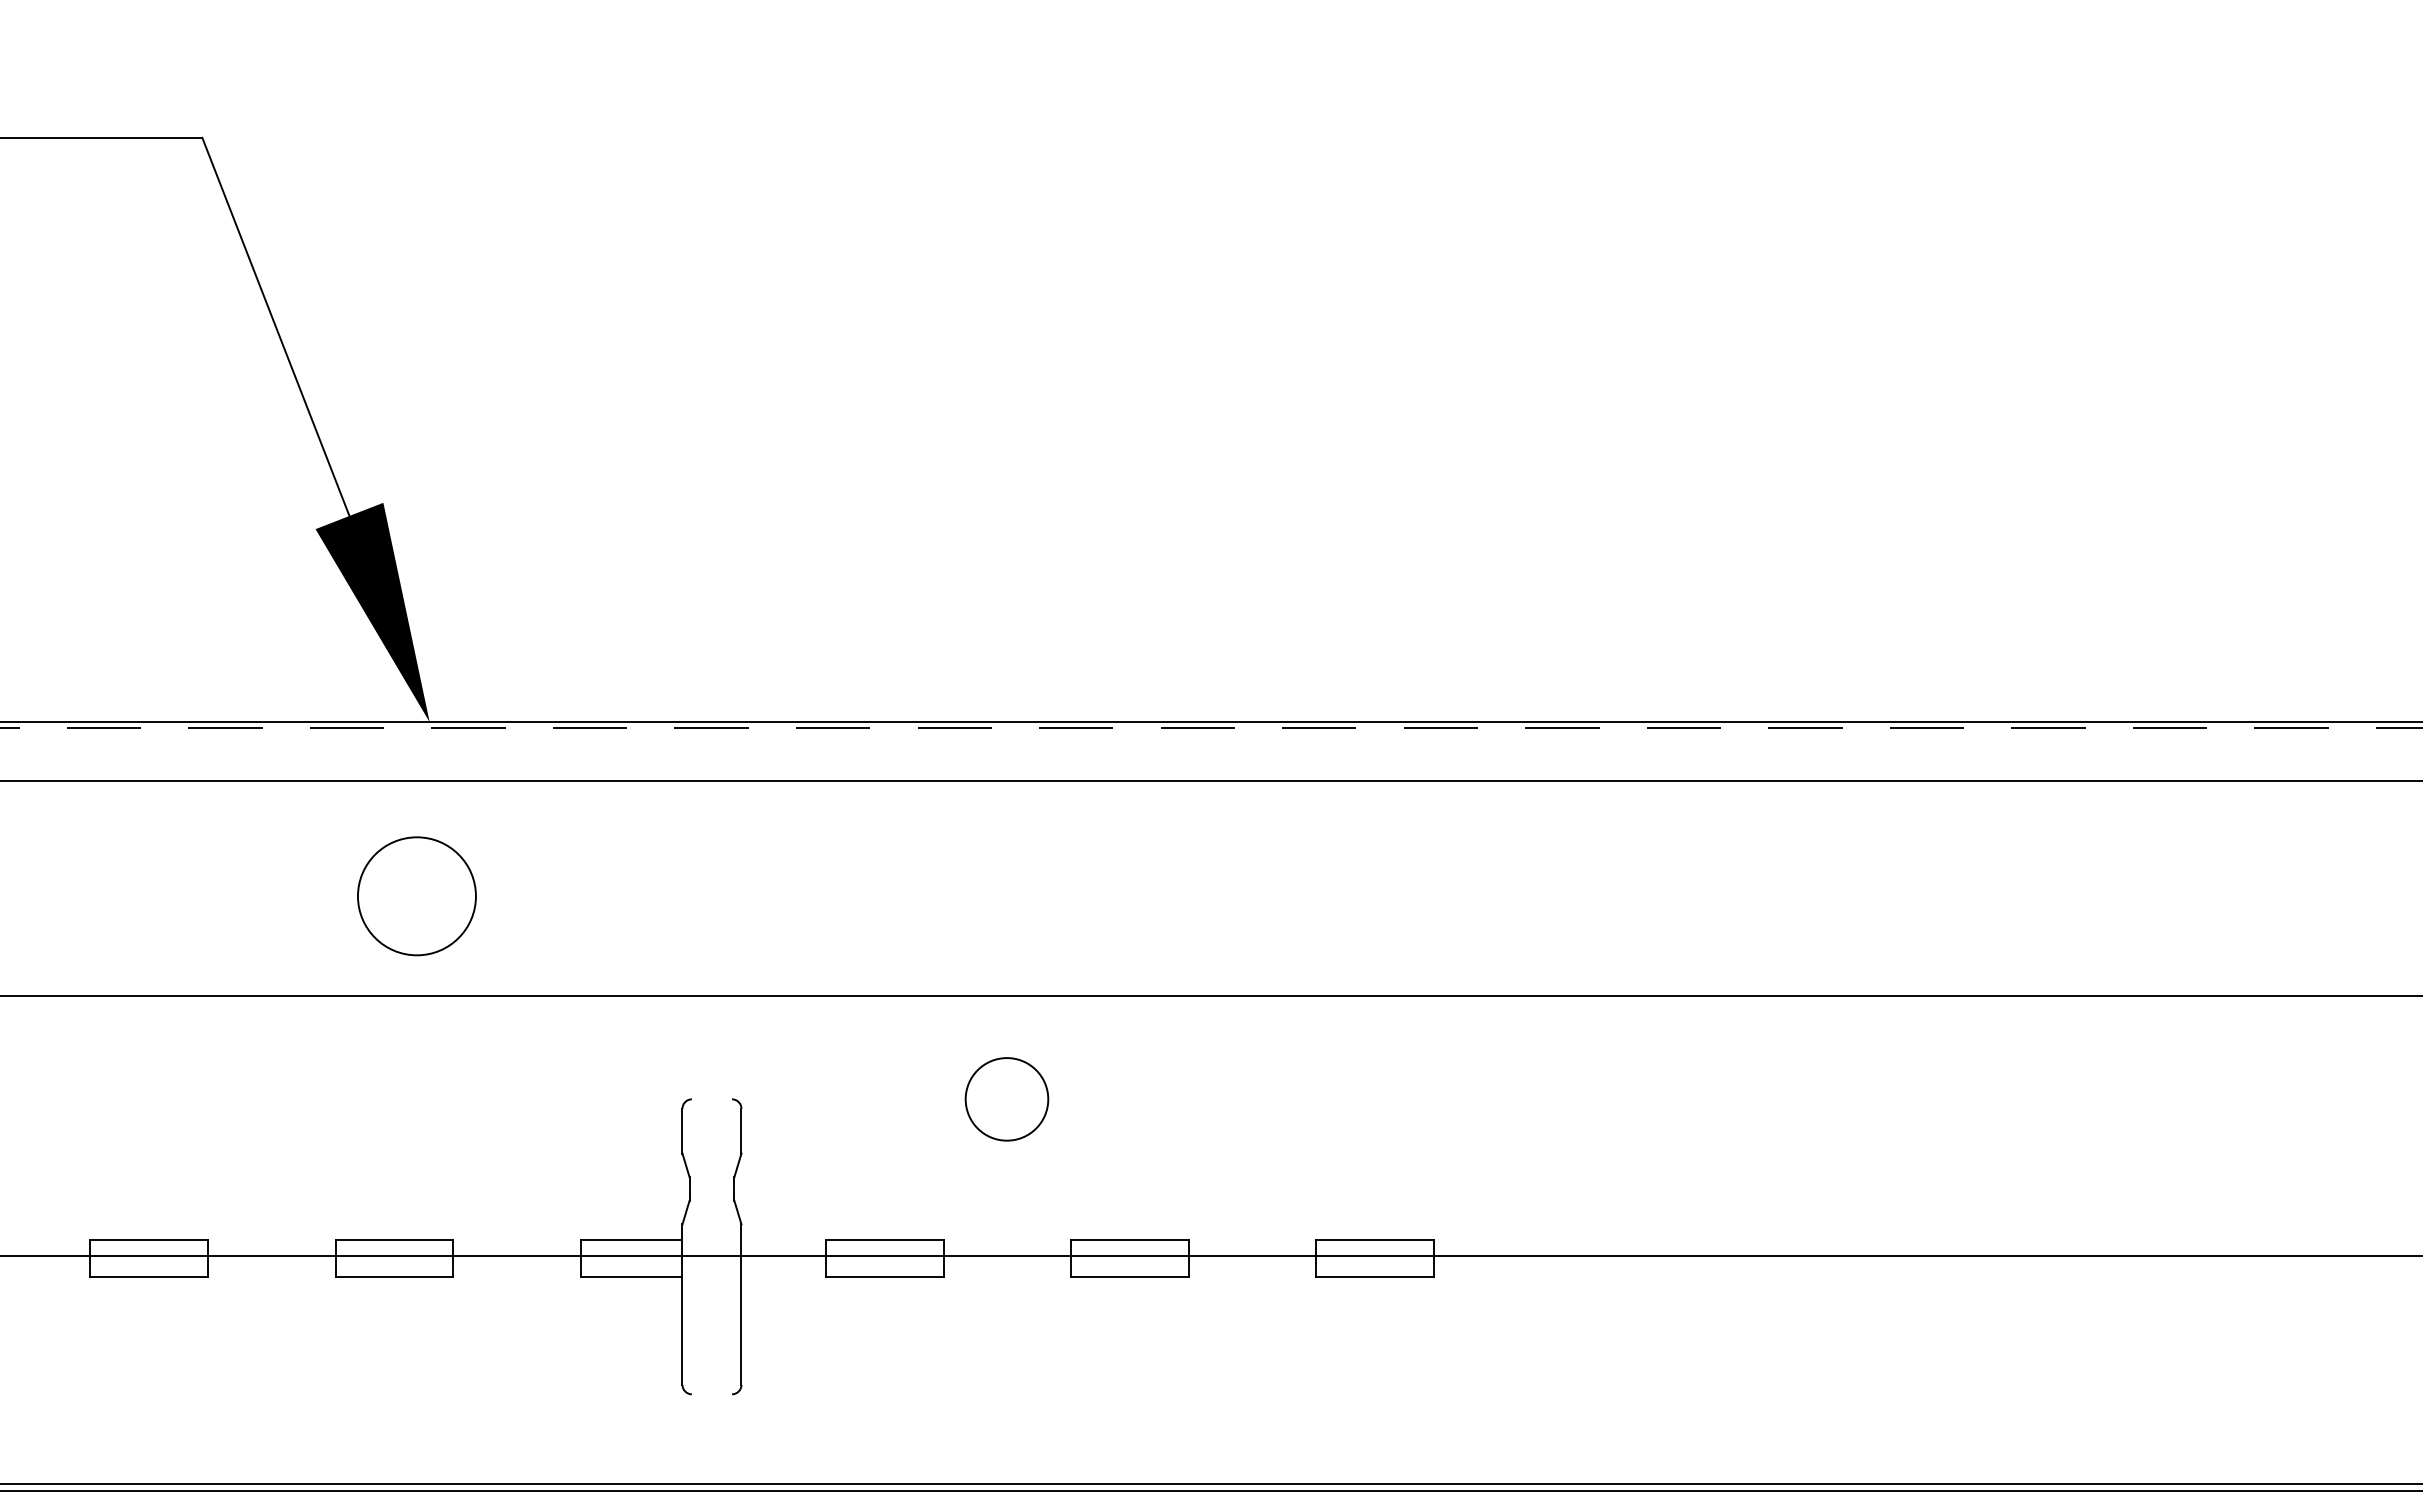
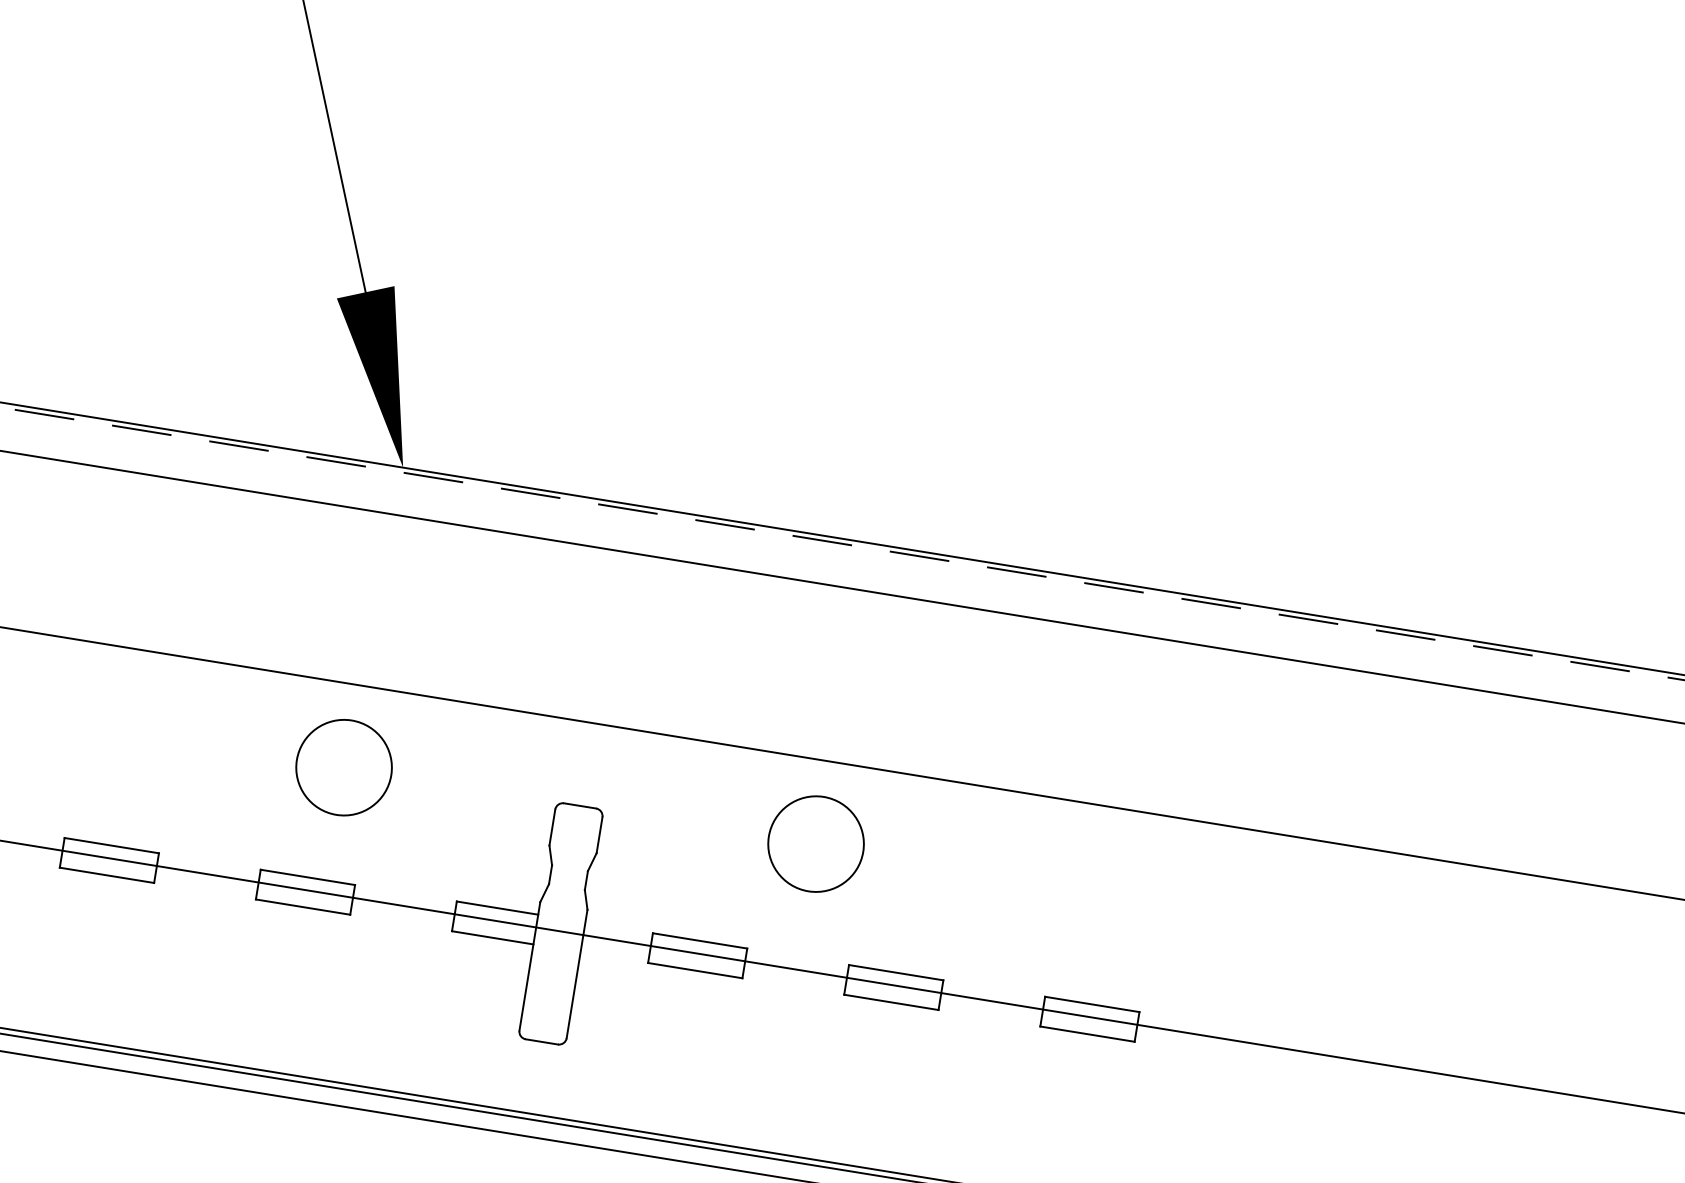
circle: (416, 896) -> (343, 767), moved
line: (711, 1099) -> (579, 805), added
circle: (1006, 1099) -> (815, 844), size x1.43
line: (711, 1394) -> (541, 1041), added

